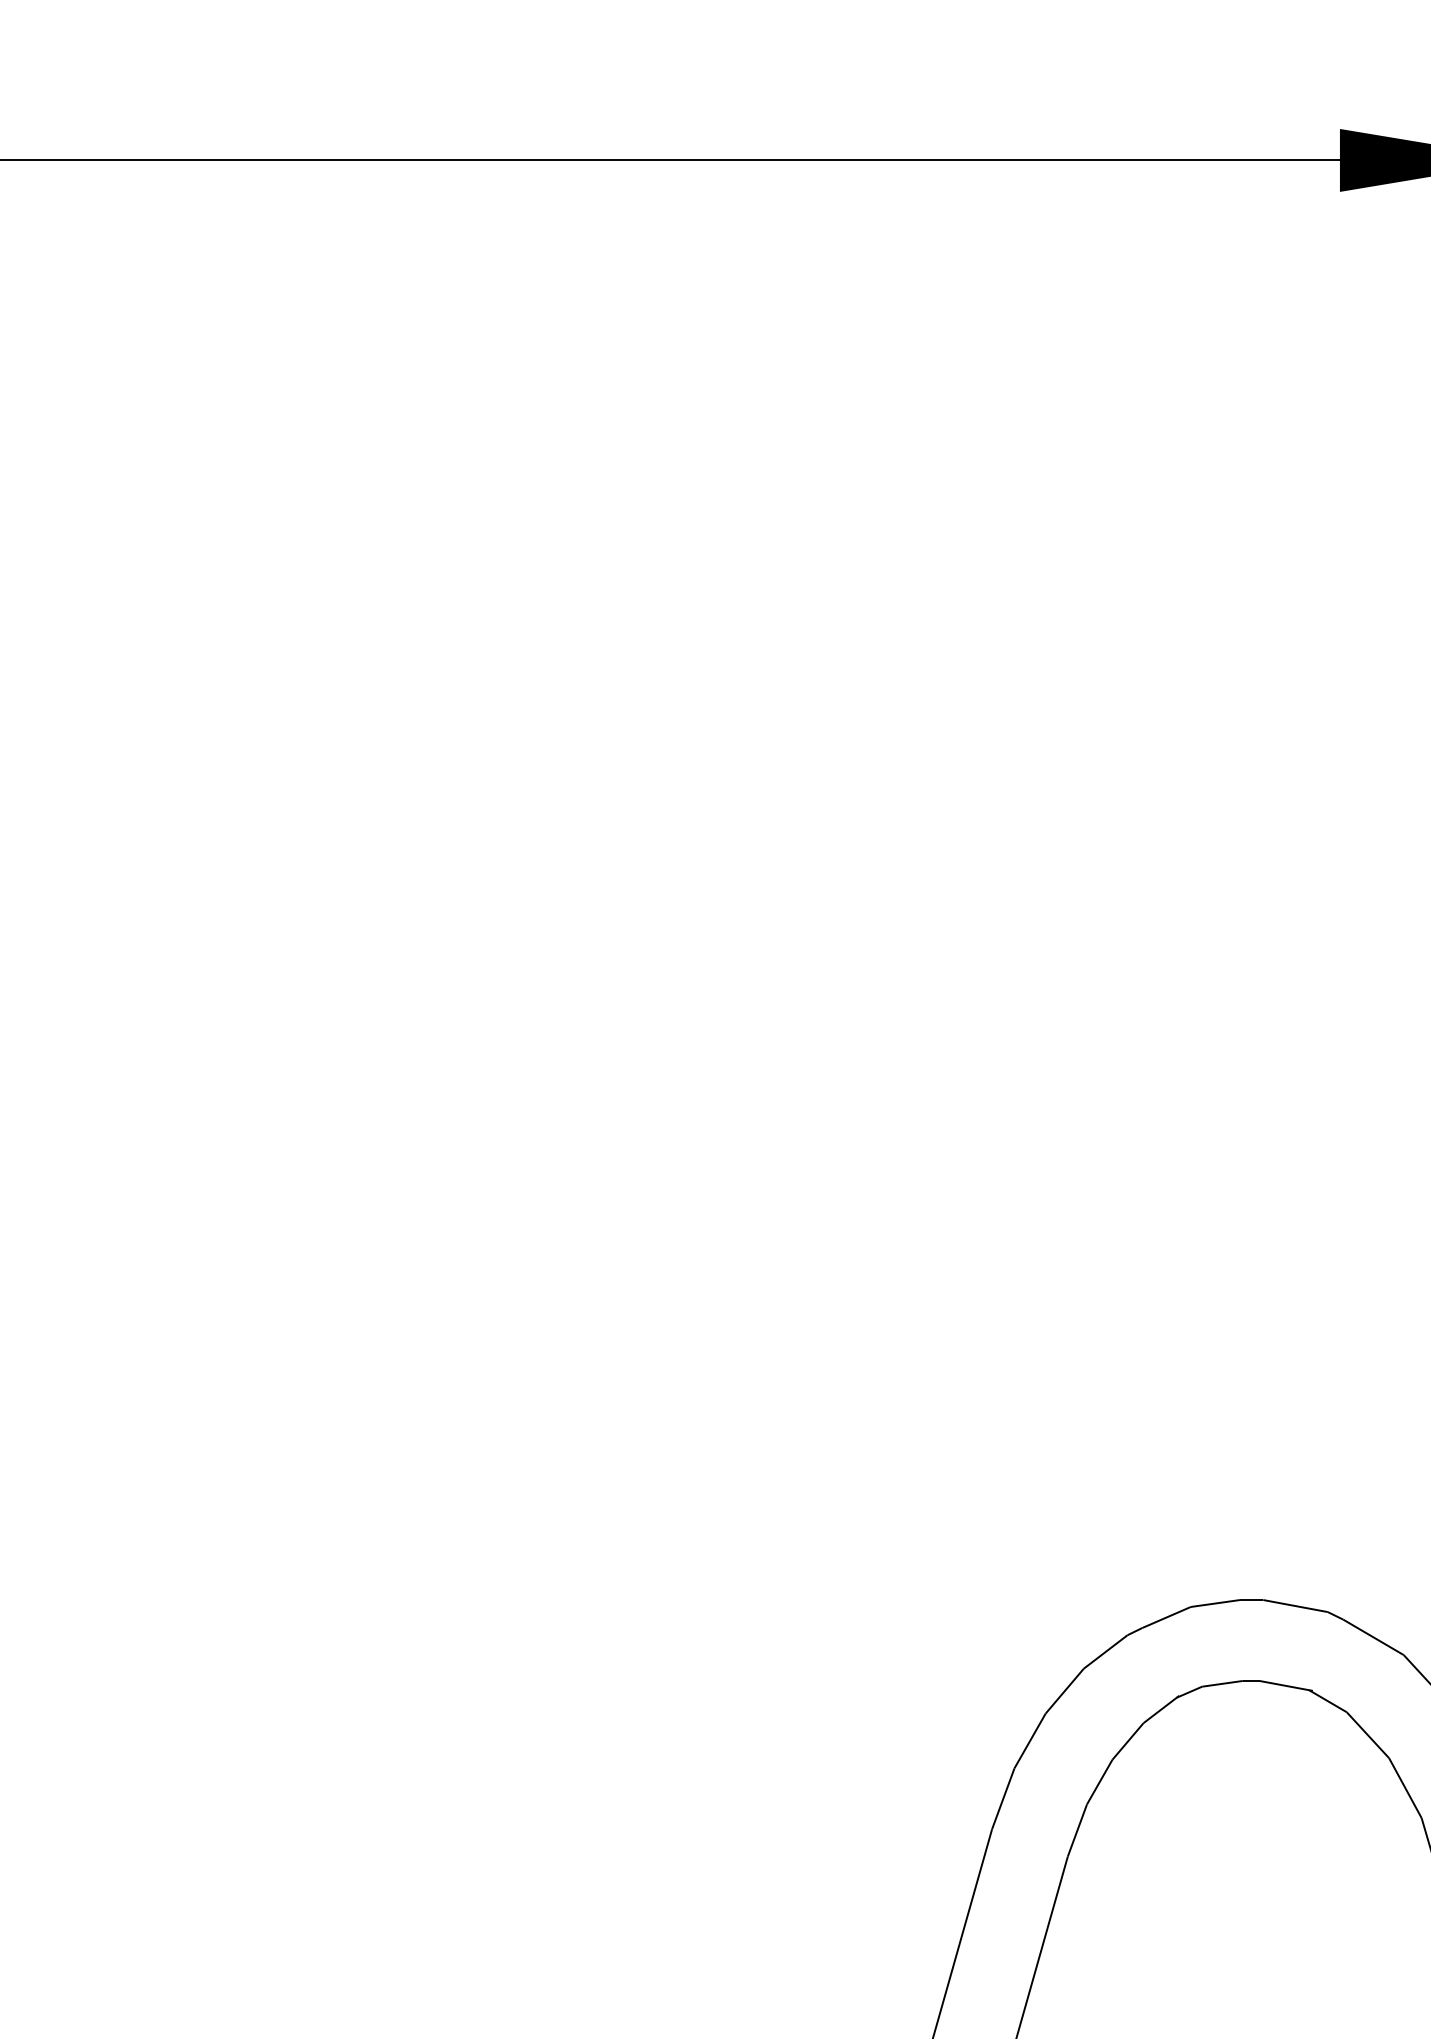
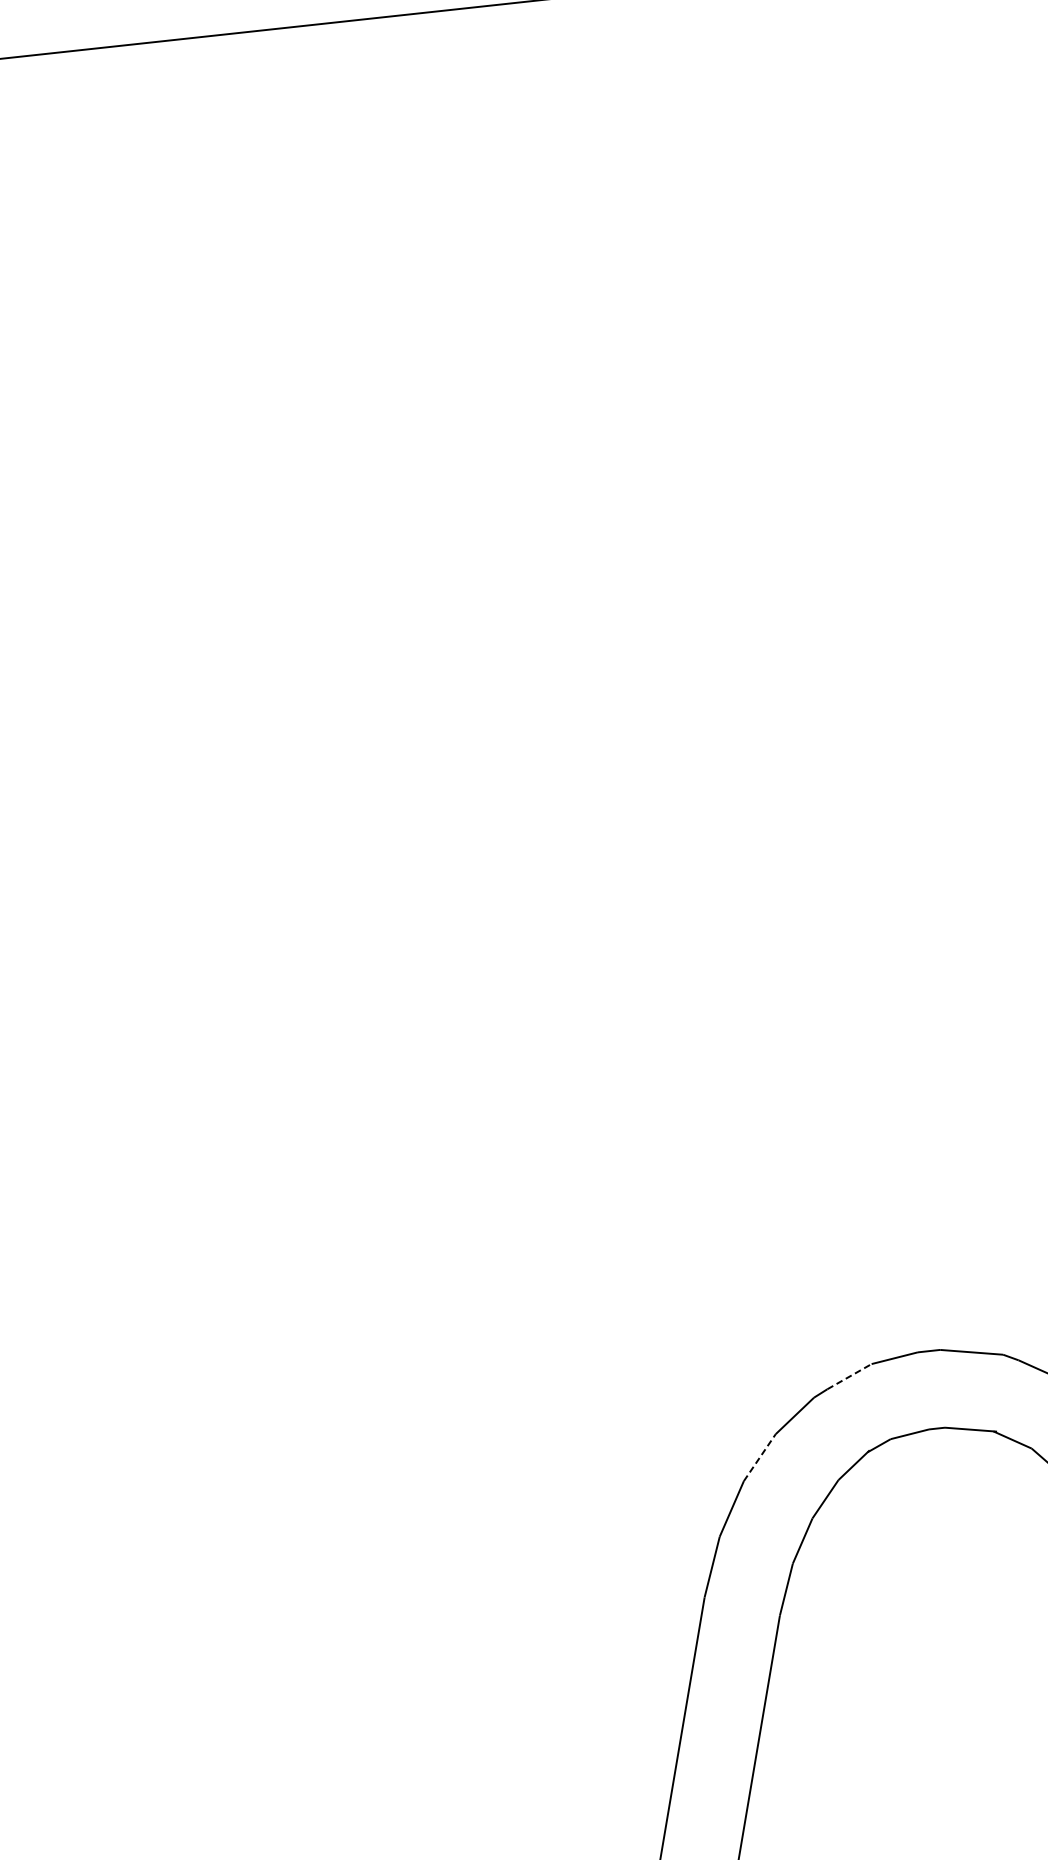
line: (1167, 1617) -> (850, 1376), solid -> dashed
line: (1064, 1691) -> (759, 1458), solid -> dashed

